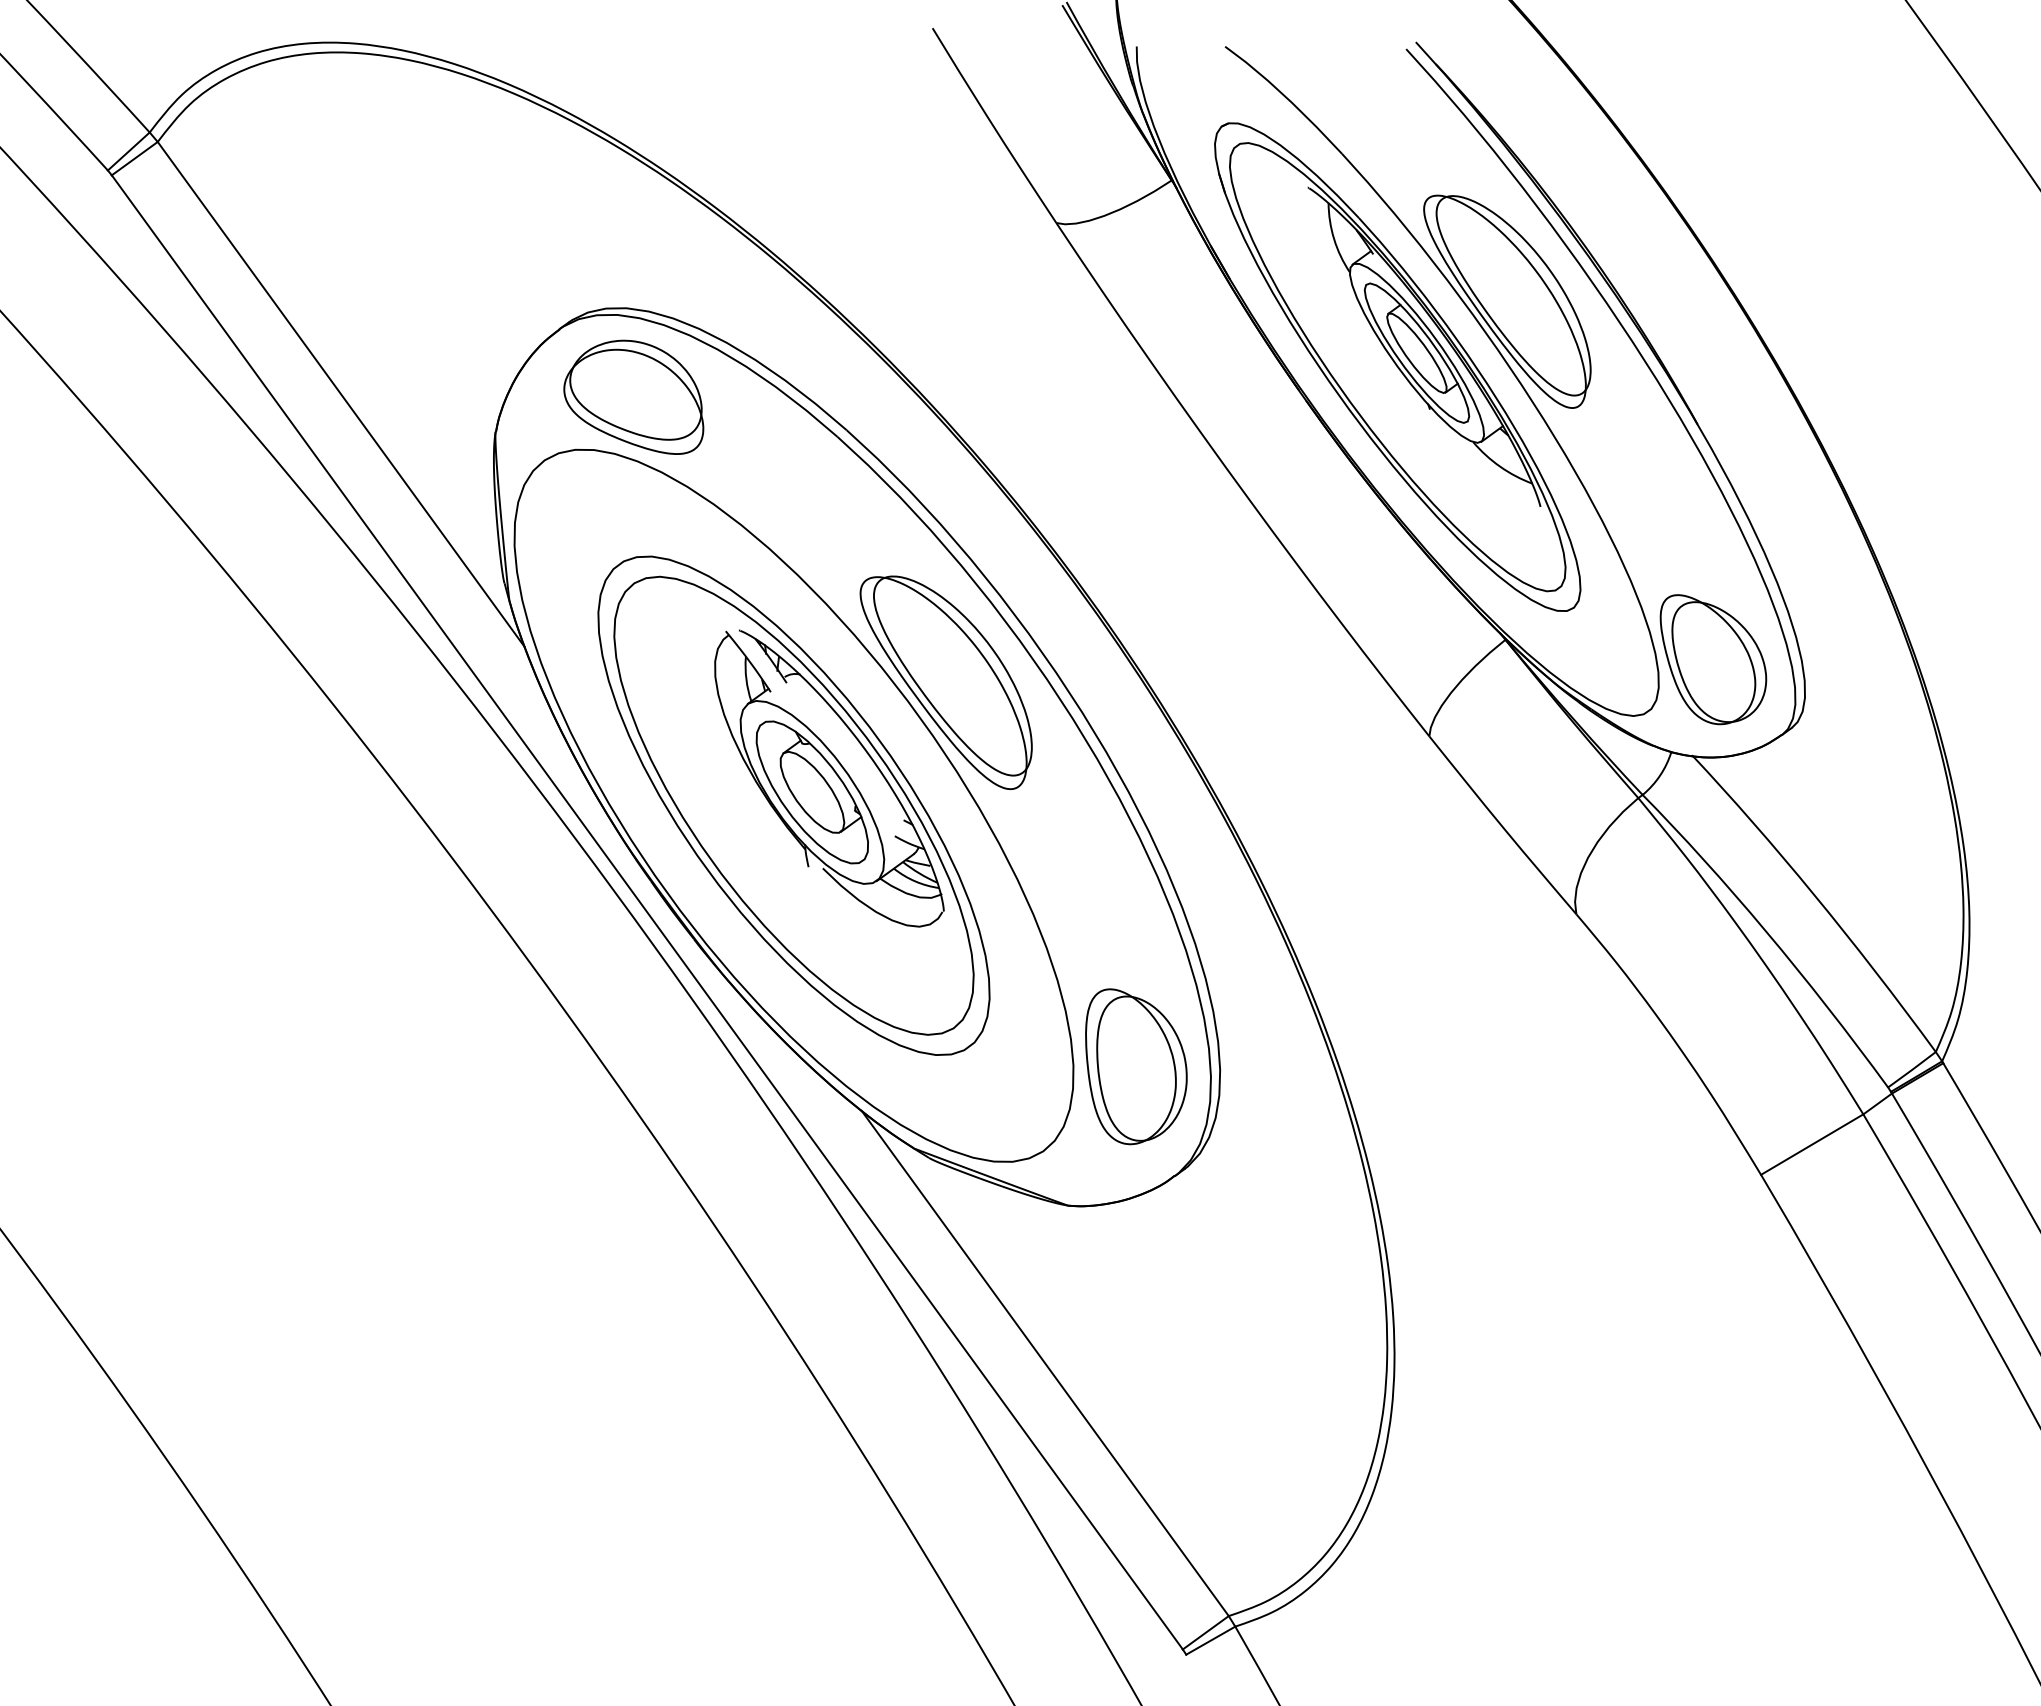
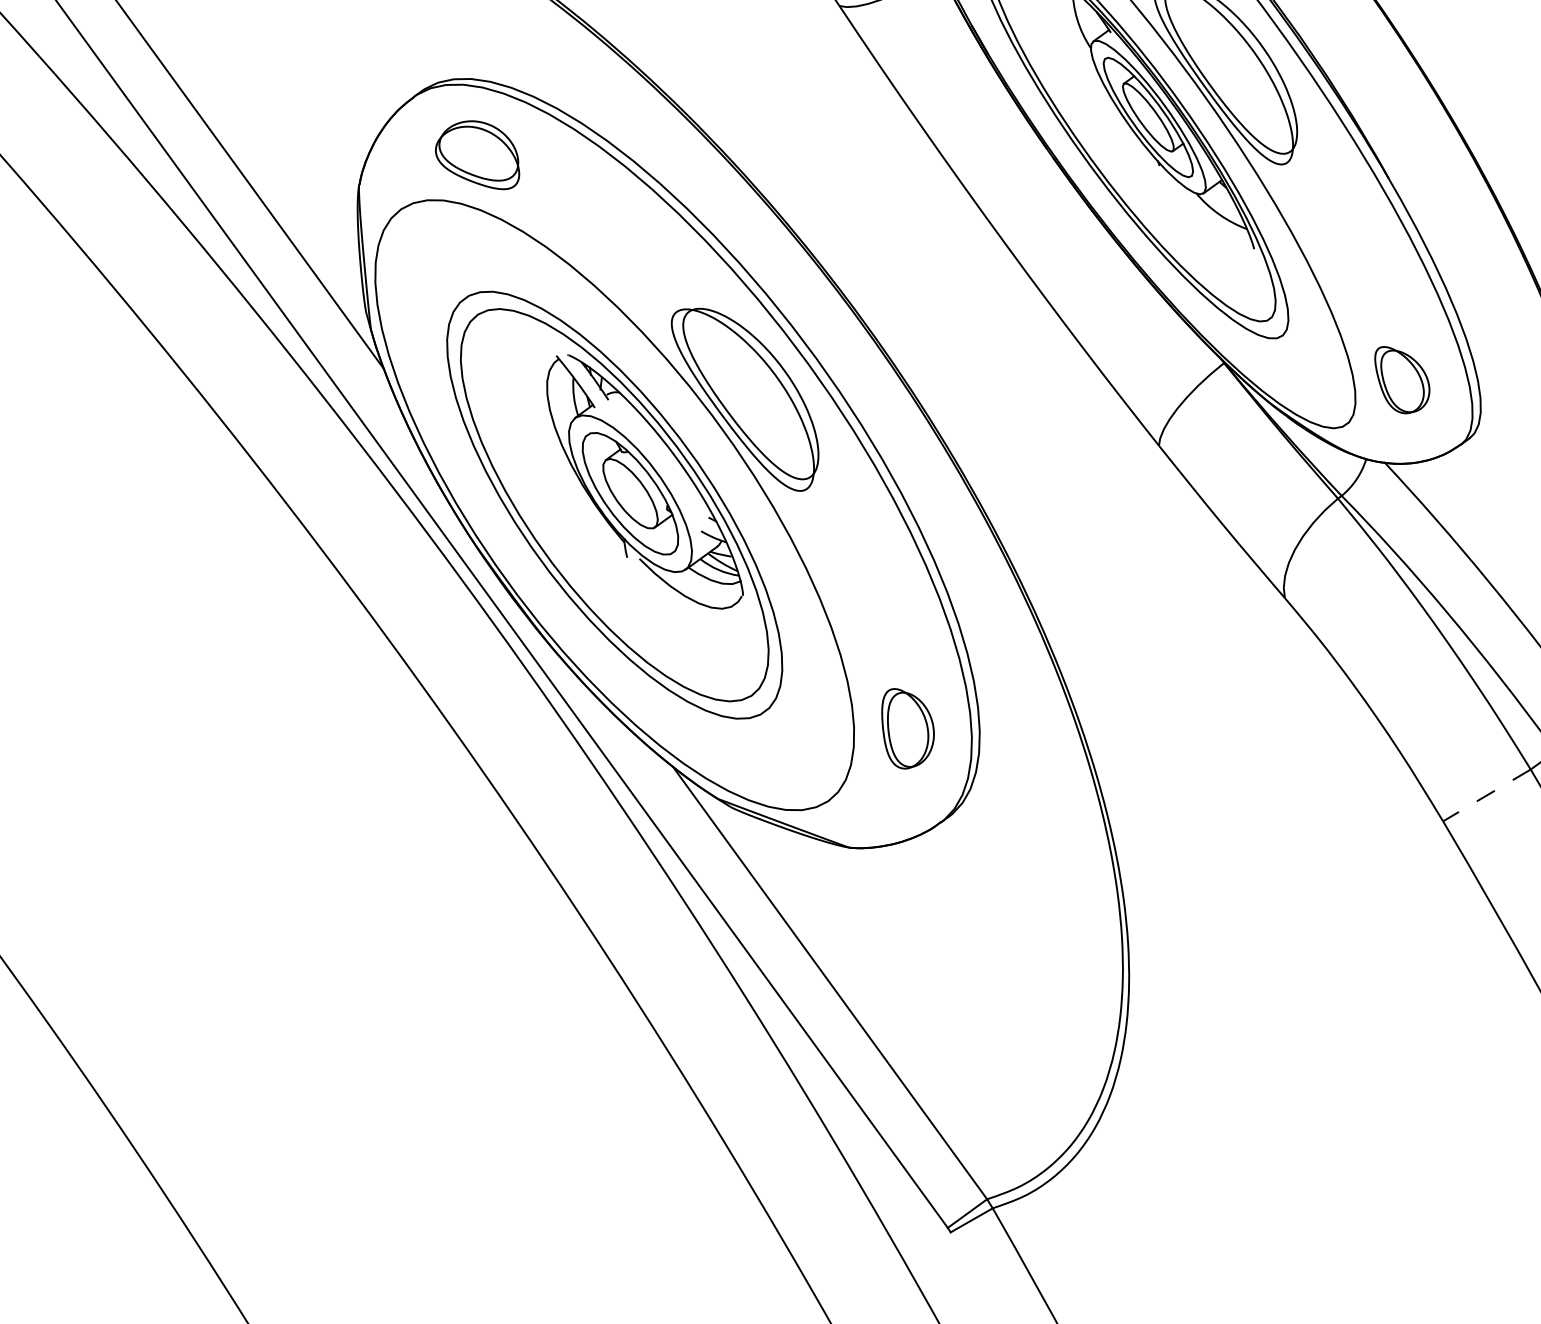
part: (633, 396) -> (477, 154), size x0.7
part: (1713, 659) -> (1402, 379), size x0.6
part: (1136, 1066) -> (908, 728), size x0.6
line: (1811, 1144) -> (1486, 795), solid -> dashed

